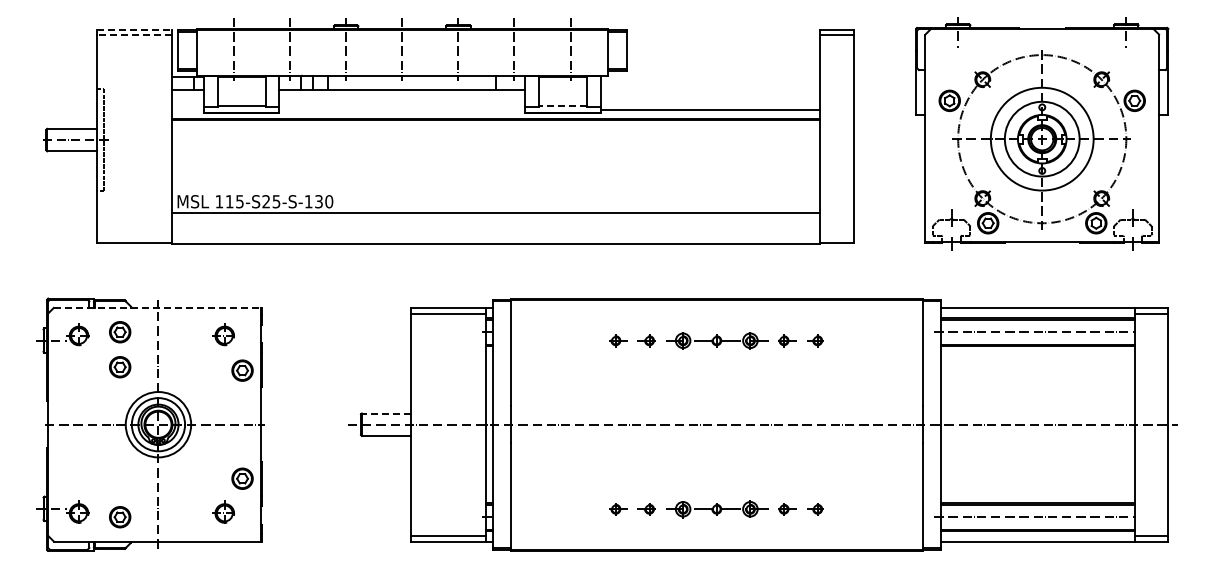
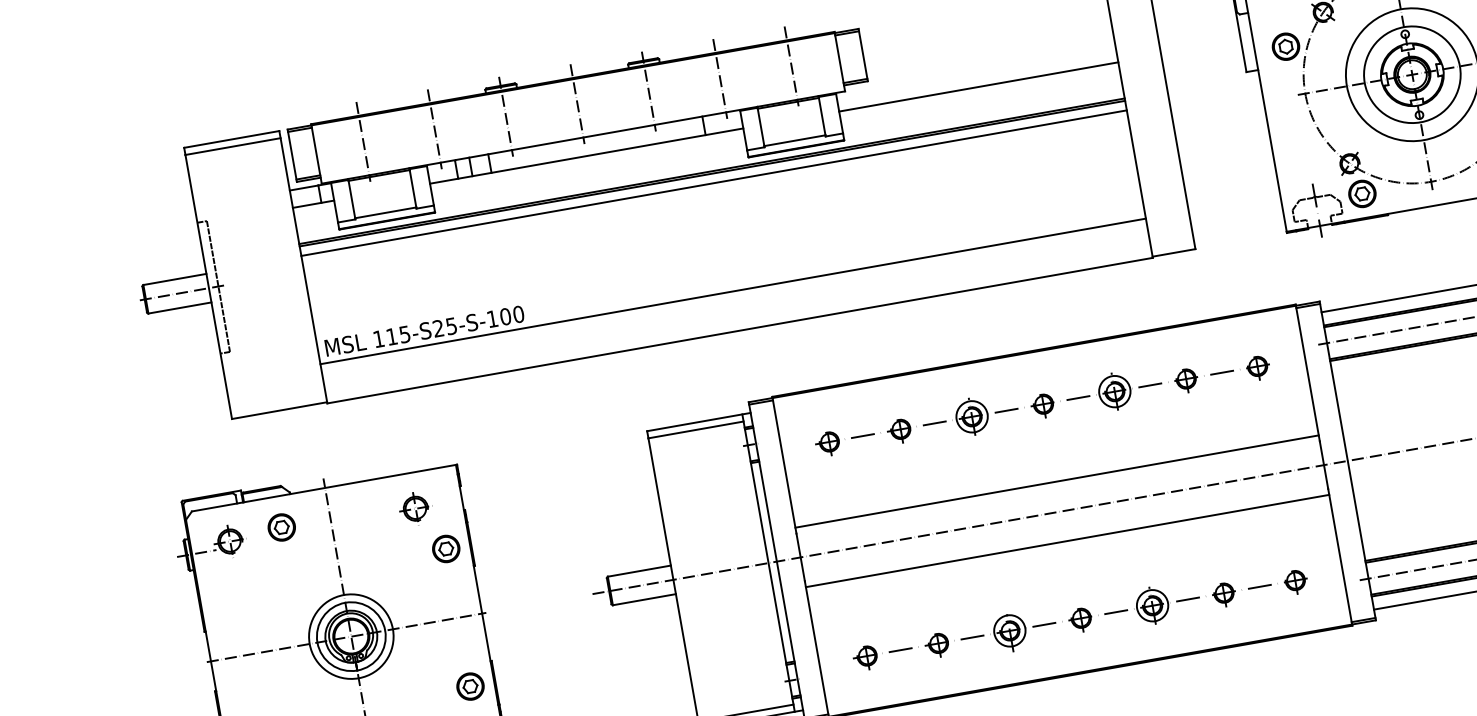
line: (134, 29) -> (232, 138), dashed -> solid
line: (133, 35) -> (232, 146), dashed -> solid
line: (562, 106) -> (794, 140), dashed -> solid
line: (709, 110) -> (977, 87), moved
line: (495, 127) -> (713, 182), added
text: (318, 201) -> (504, 316), 115-S25-S-130 -> 115-S25-S-100
line: (157, 307) -> (323, 487), dashed -> solid
part: (716, 340) -> (1042, 404), size x1.67
part: (120, 367) -> (290, 572), removed
line: (716, 401) -> (1056, 481), added
line: (386, 413) -> (639, 571), dashed -> solid
line: (716, 448) -> (1067, 541), added
part: (716, 509) -> (1080, 619), size x1.67

